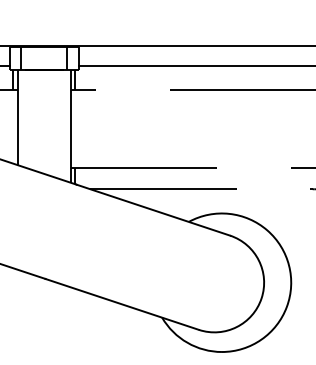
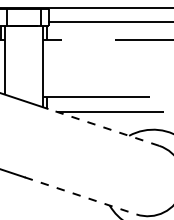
line: (153, 210) -> (103, 127), solid -> dashed
line: (122, 304) -> (80, 195), solid -> dashed

